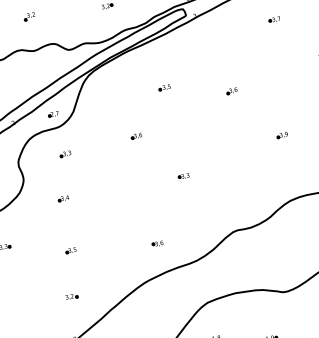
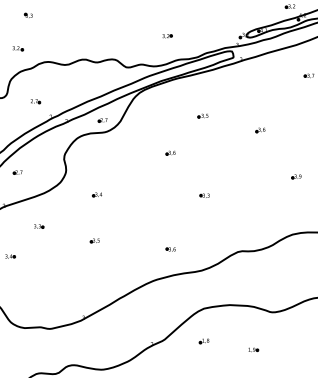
part: (29, 17) -> (98, 32), removed
part: (65, 153) -> (106, 156), removed
part: (72, 296) -> (88, 280), removed

